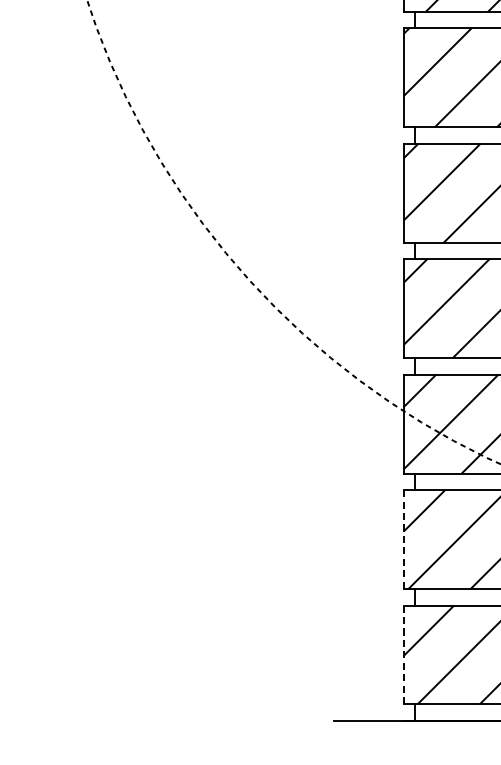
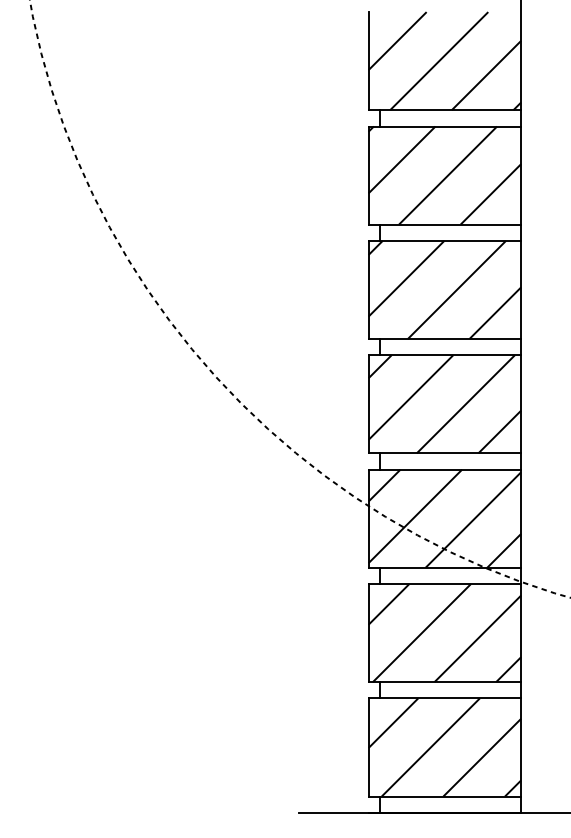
line: (404, 539) -> (368, 633), dashed -> solid
line: (404, 655) -> (368, 747), dashed -> solid

